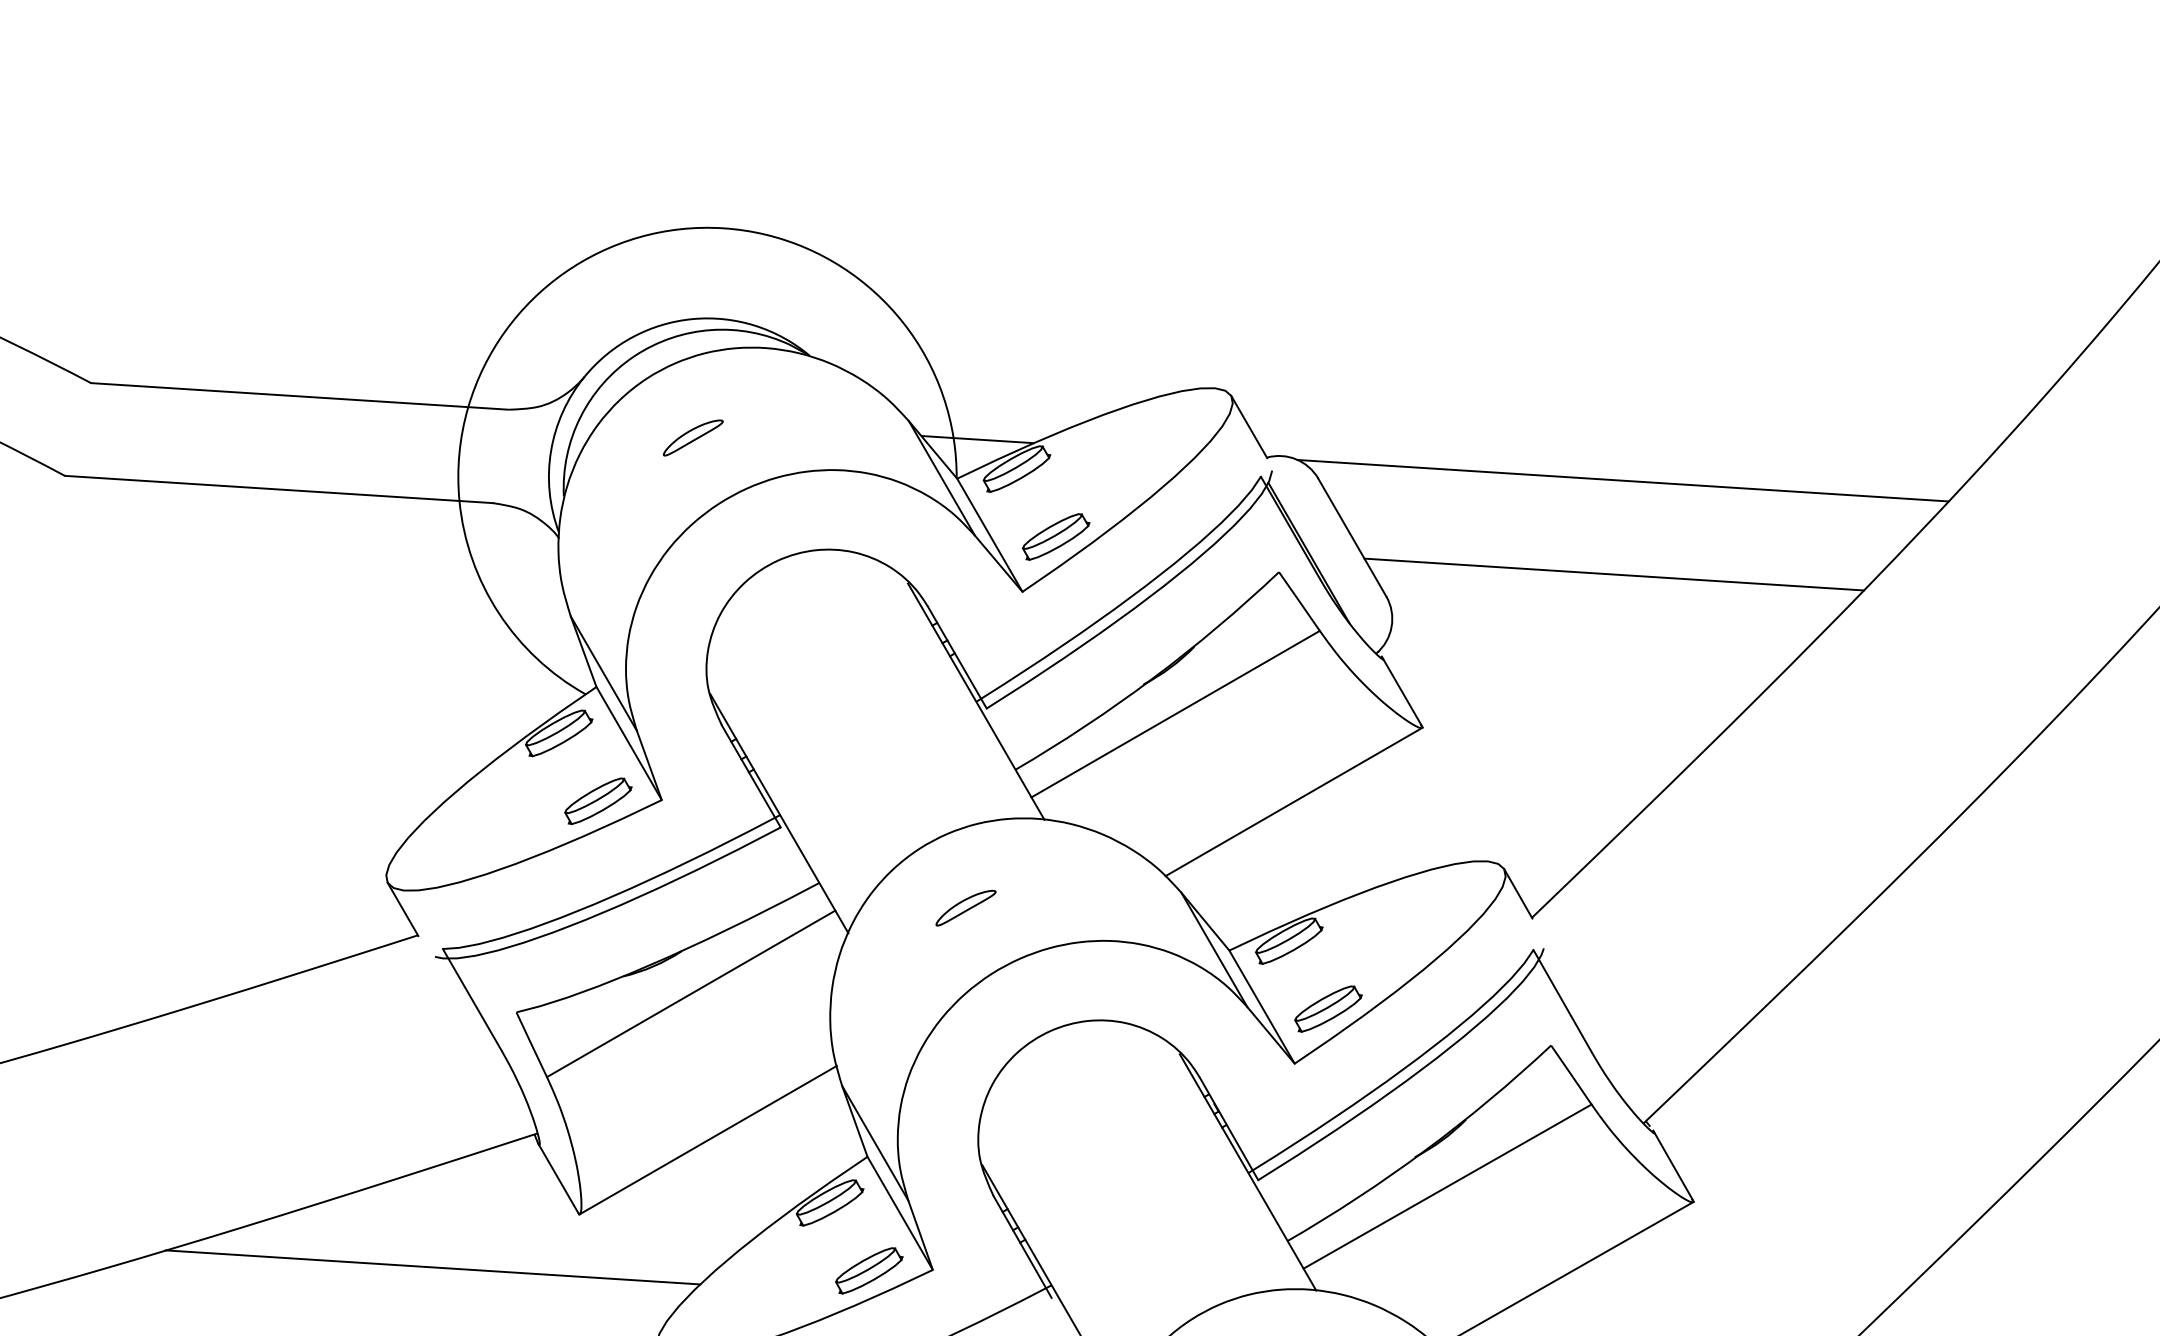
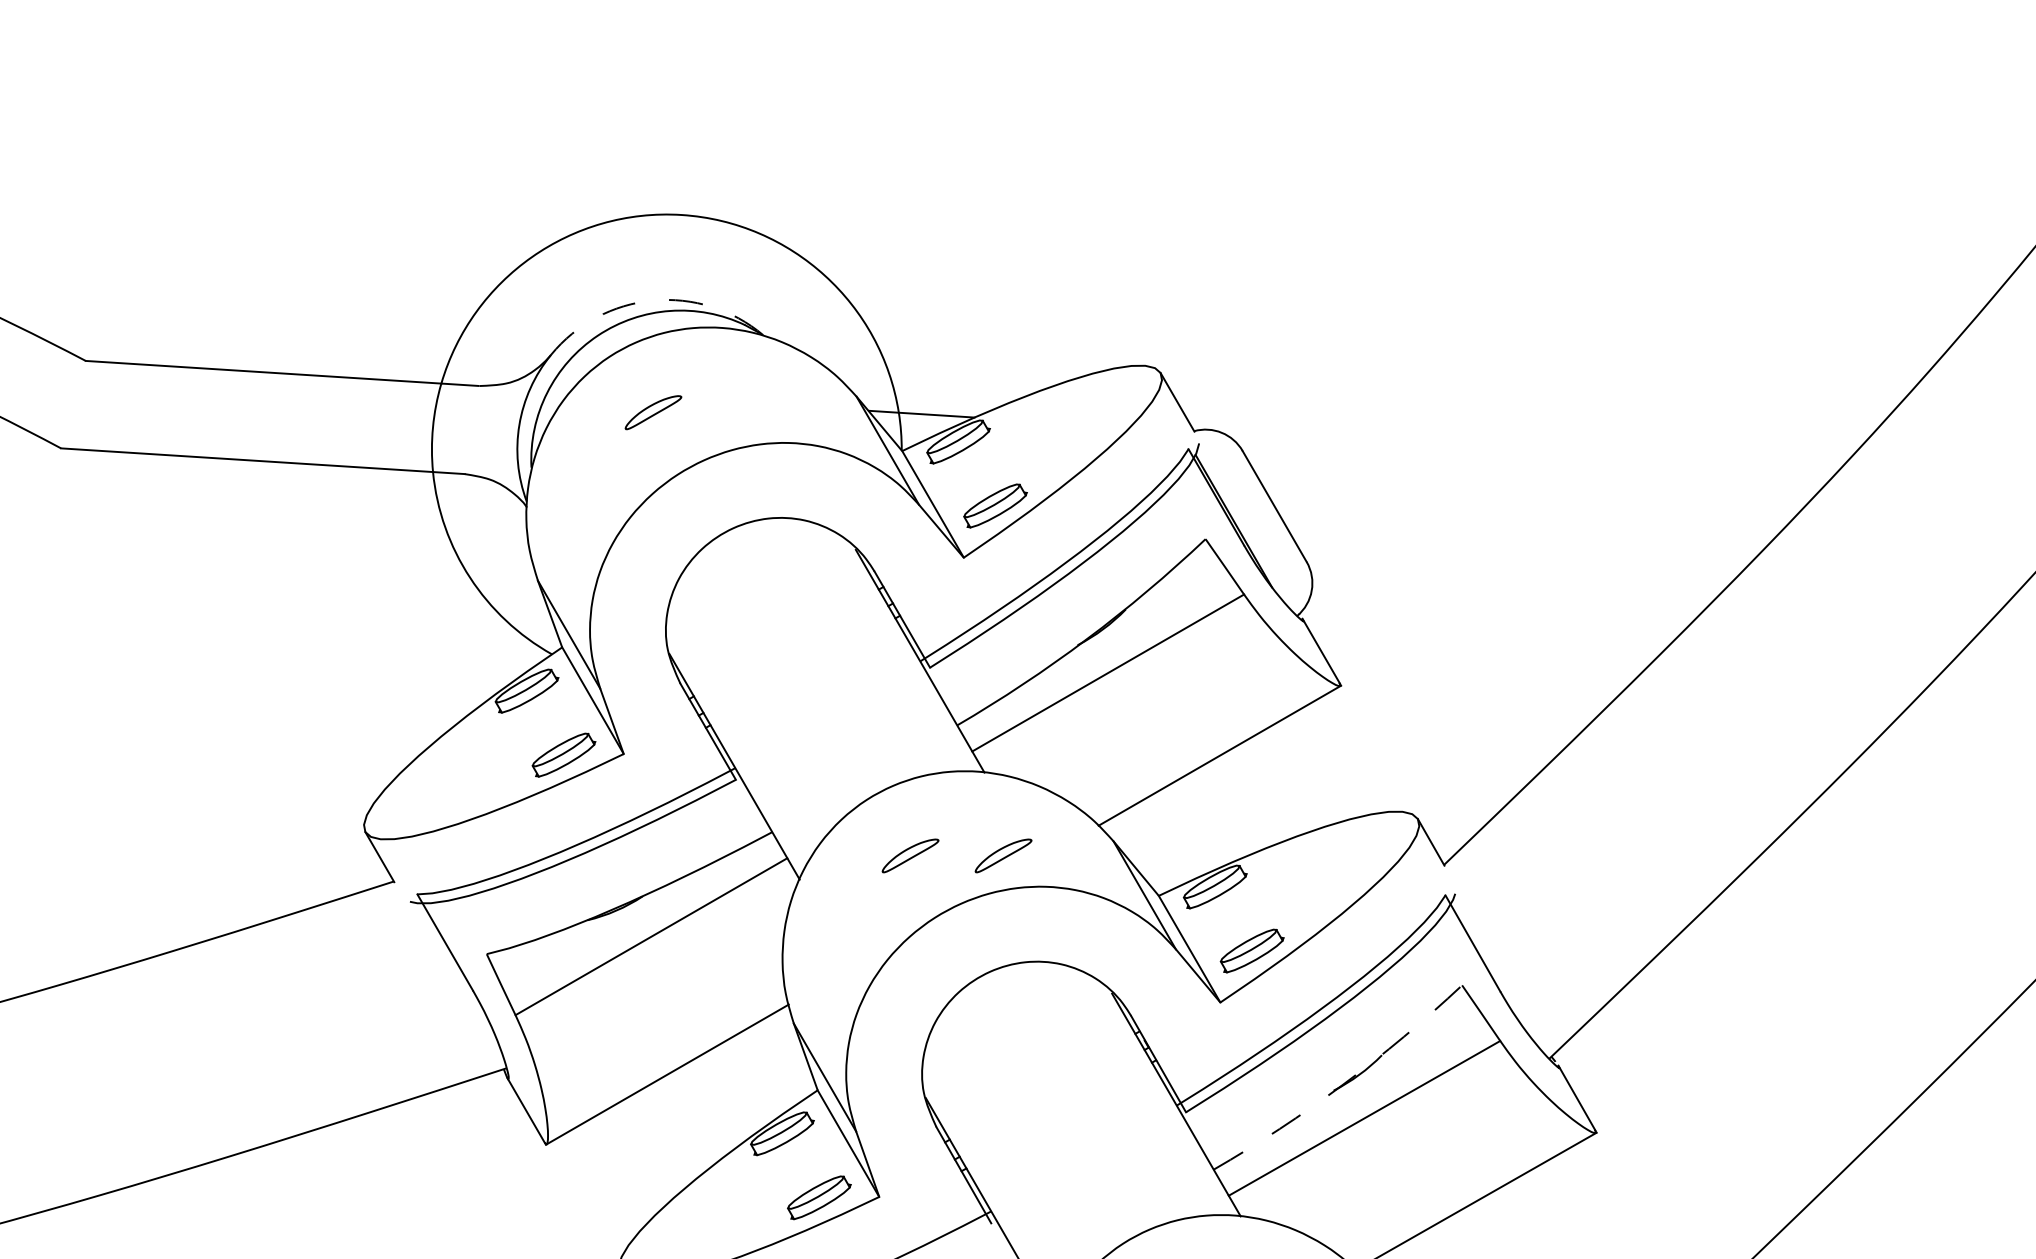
arc: (693, 318) -> (653, 300), solid -> dashed
line: (1622, 480) -> (1529, 452), removed
line: (1614, 574) -> (1521, 541), removed
part: (1064, 907) -> (1003, 855), added
arc: (1425, 1150) -> (1343, 1084), solid -> dashed
line: (432, 1267) -> (407, 1194), removed

